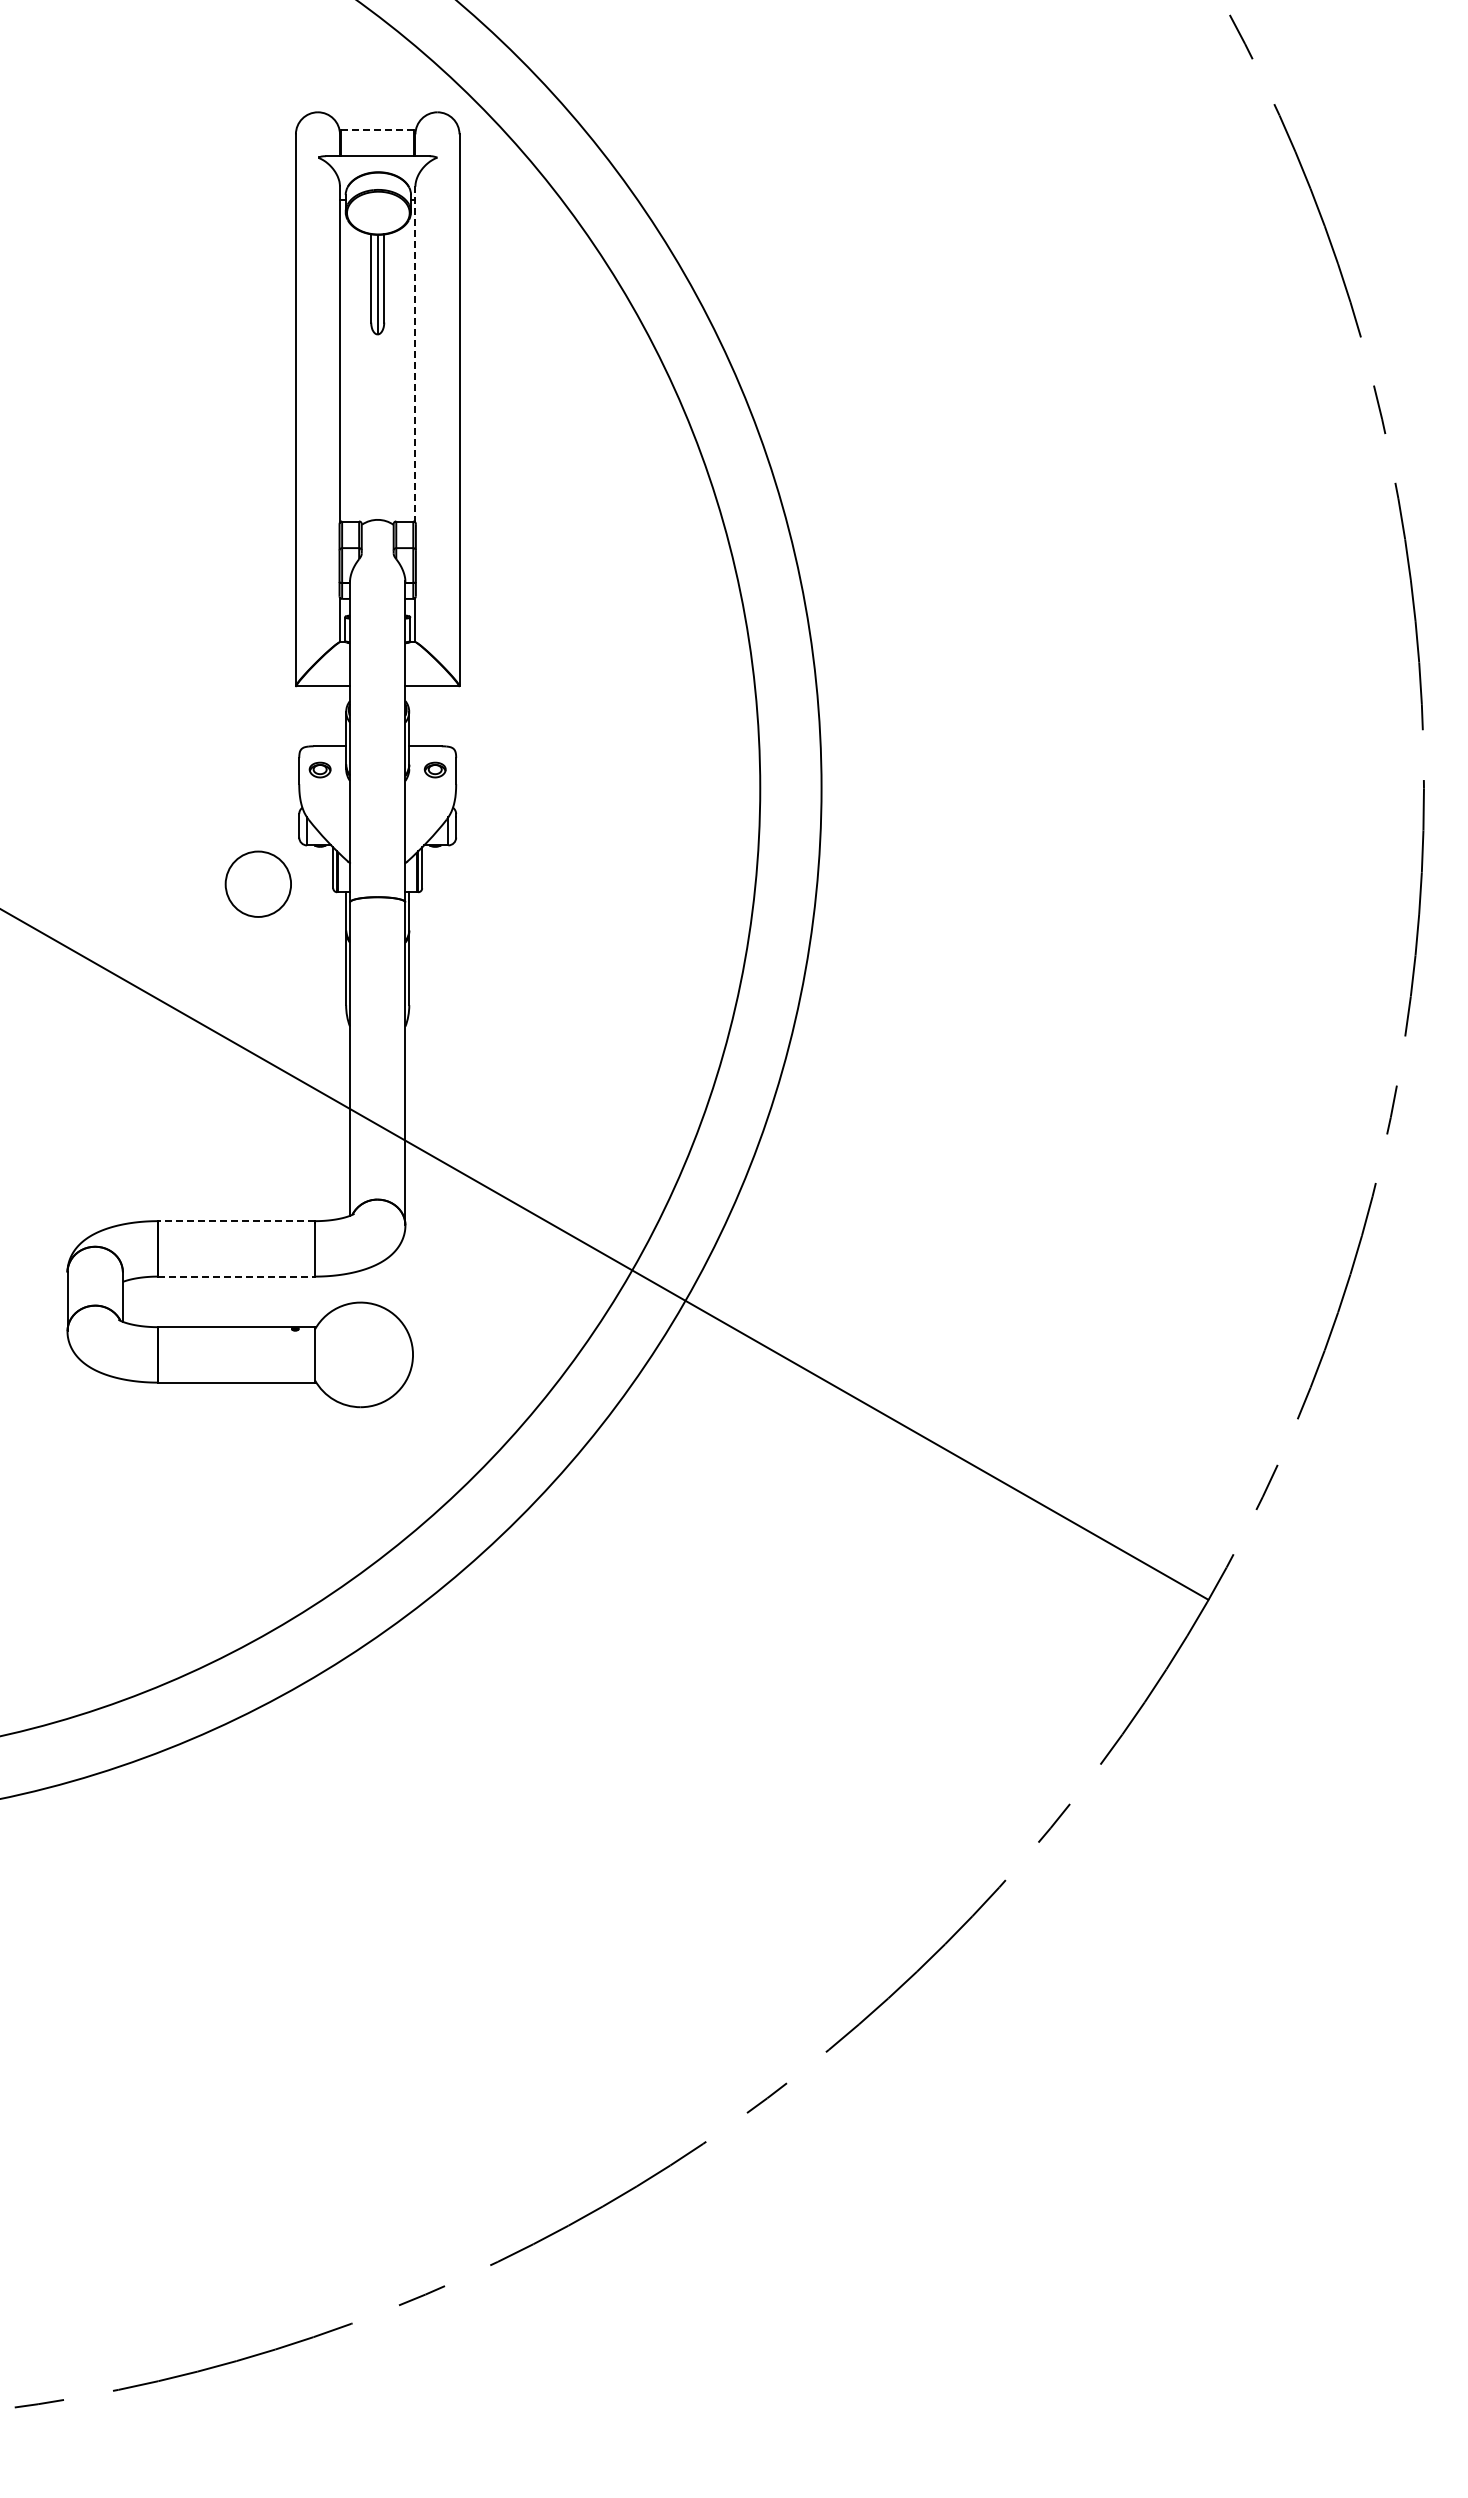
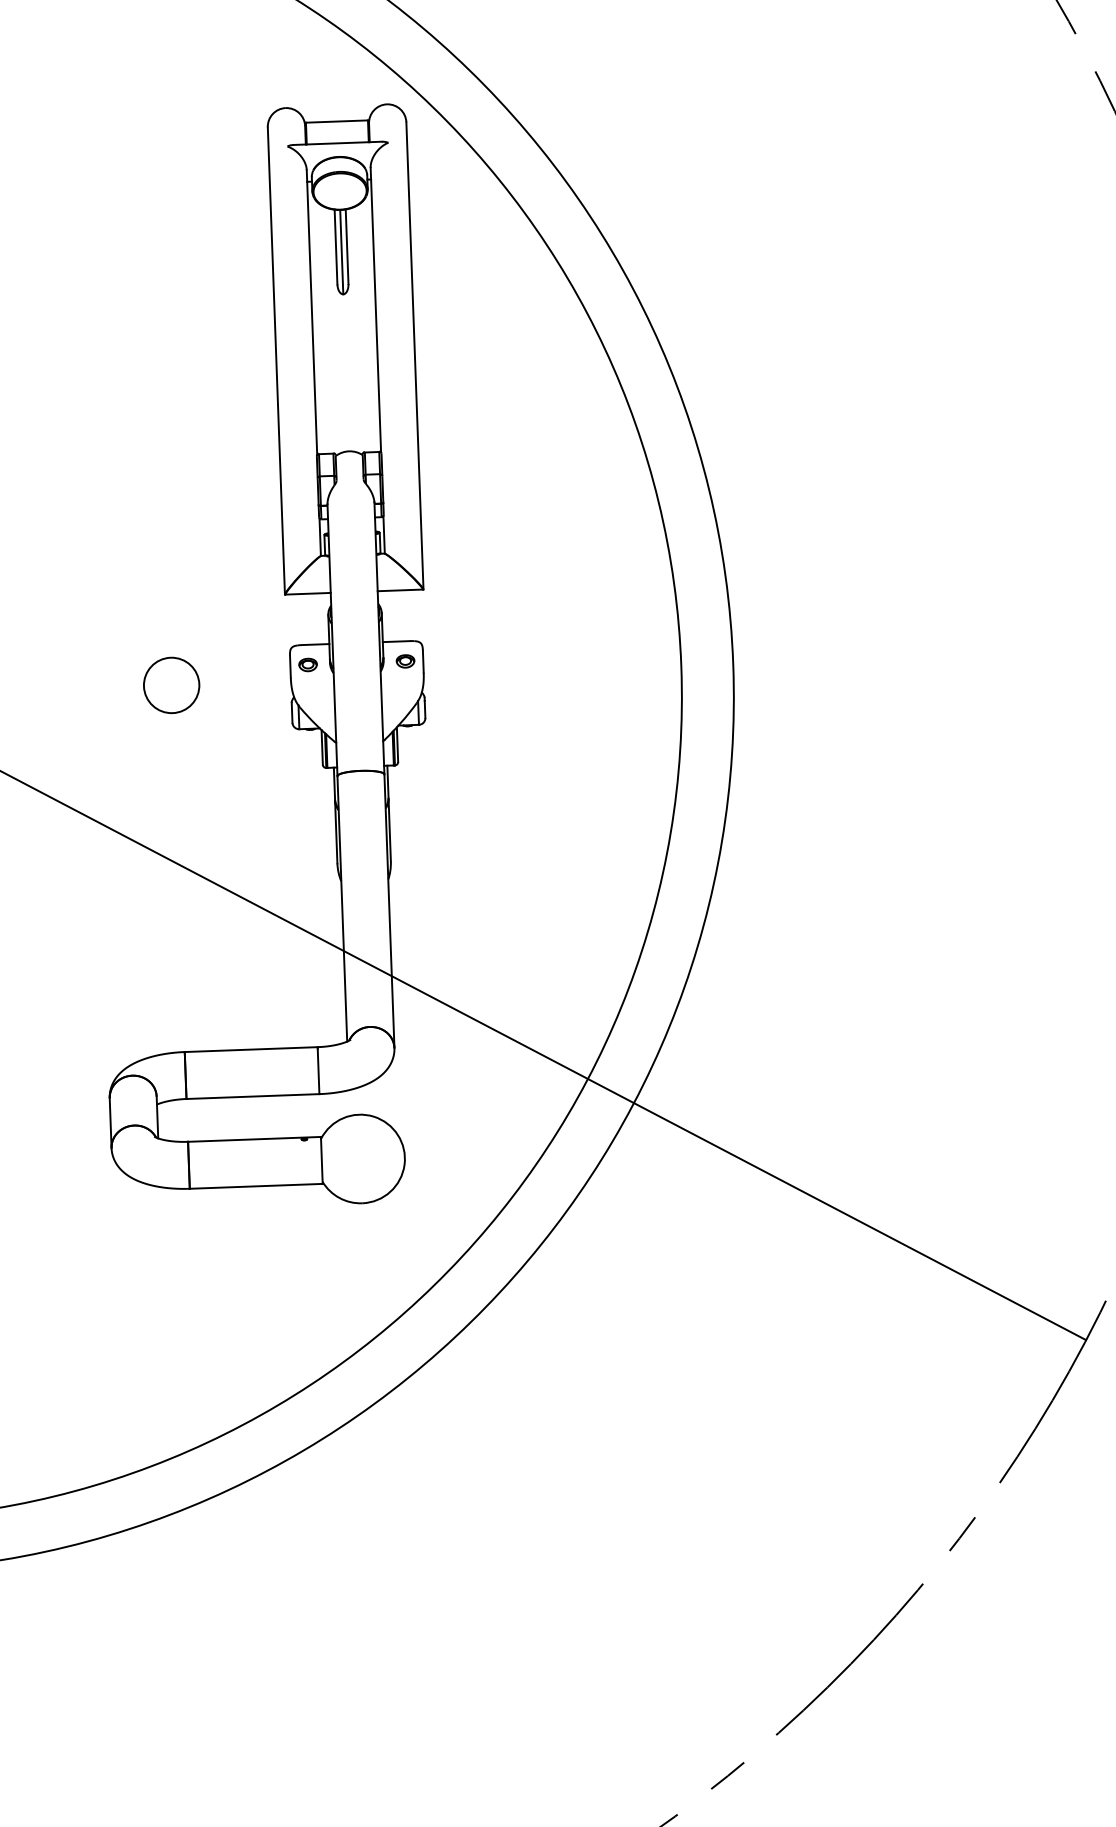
line: (377, 130) -> (336, 121), dashed -> solid
line: (415, 355) -> (375, 310), dashed -> solid
circle: (257, 883) -> (170, 684), moved
line: (235, 1221) -> (250, 1049), dashed -> solid
line: (236, 1276) -> (252, 1096), dashed -> solid

